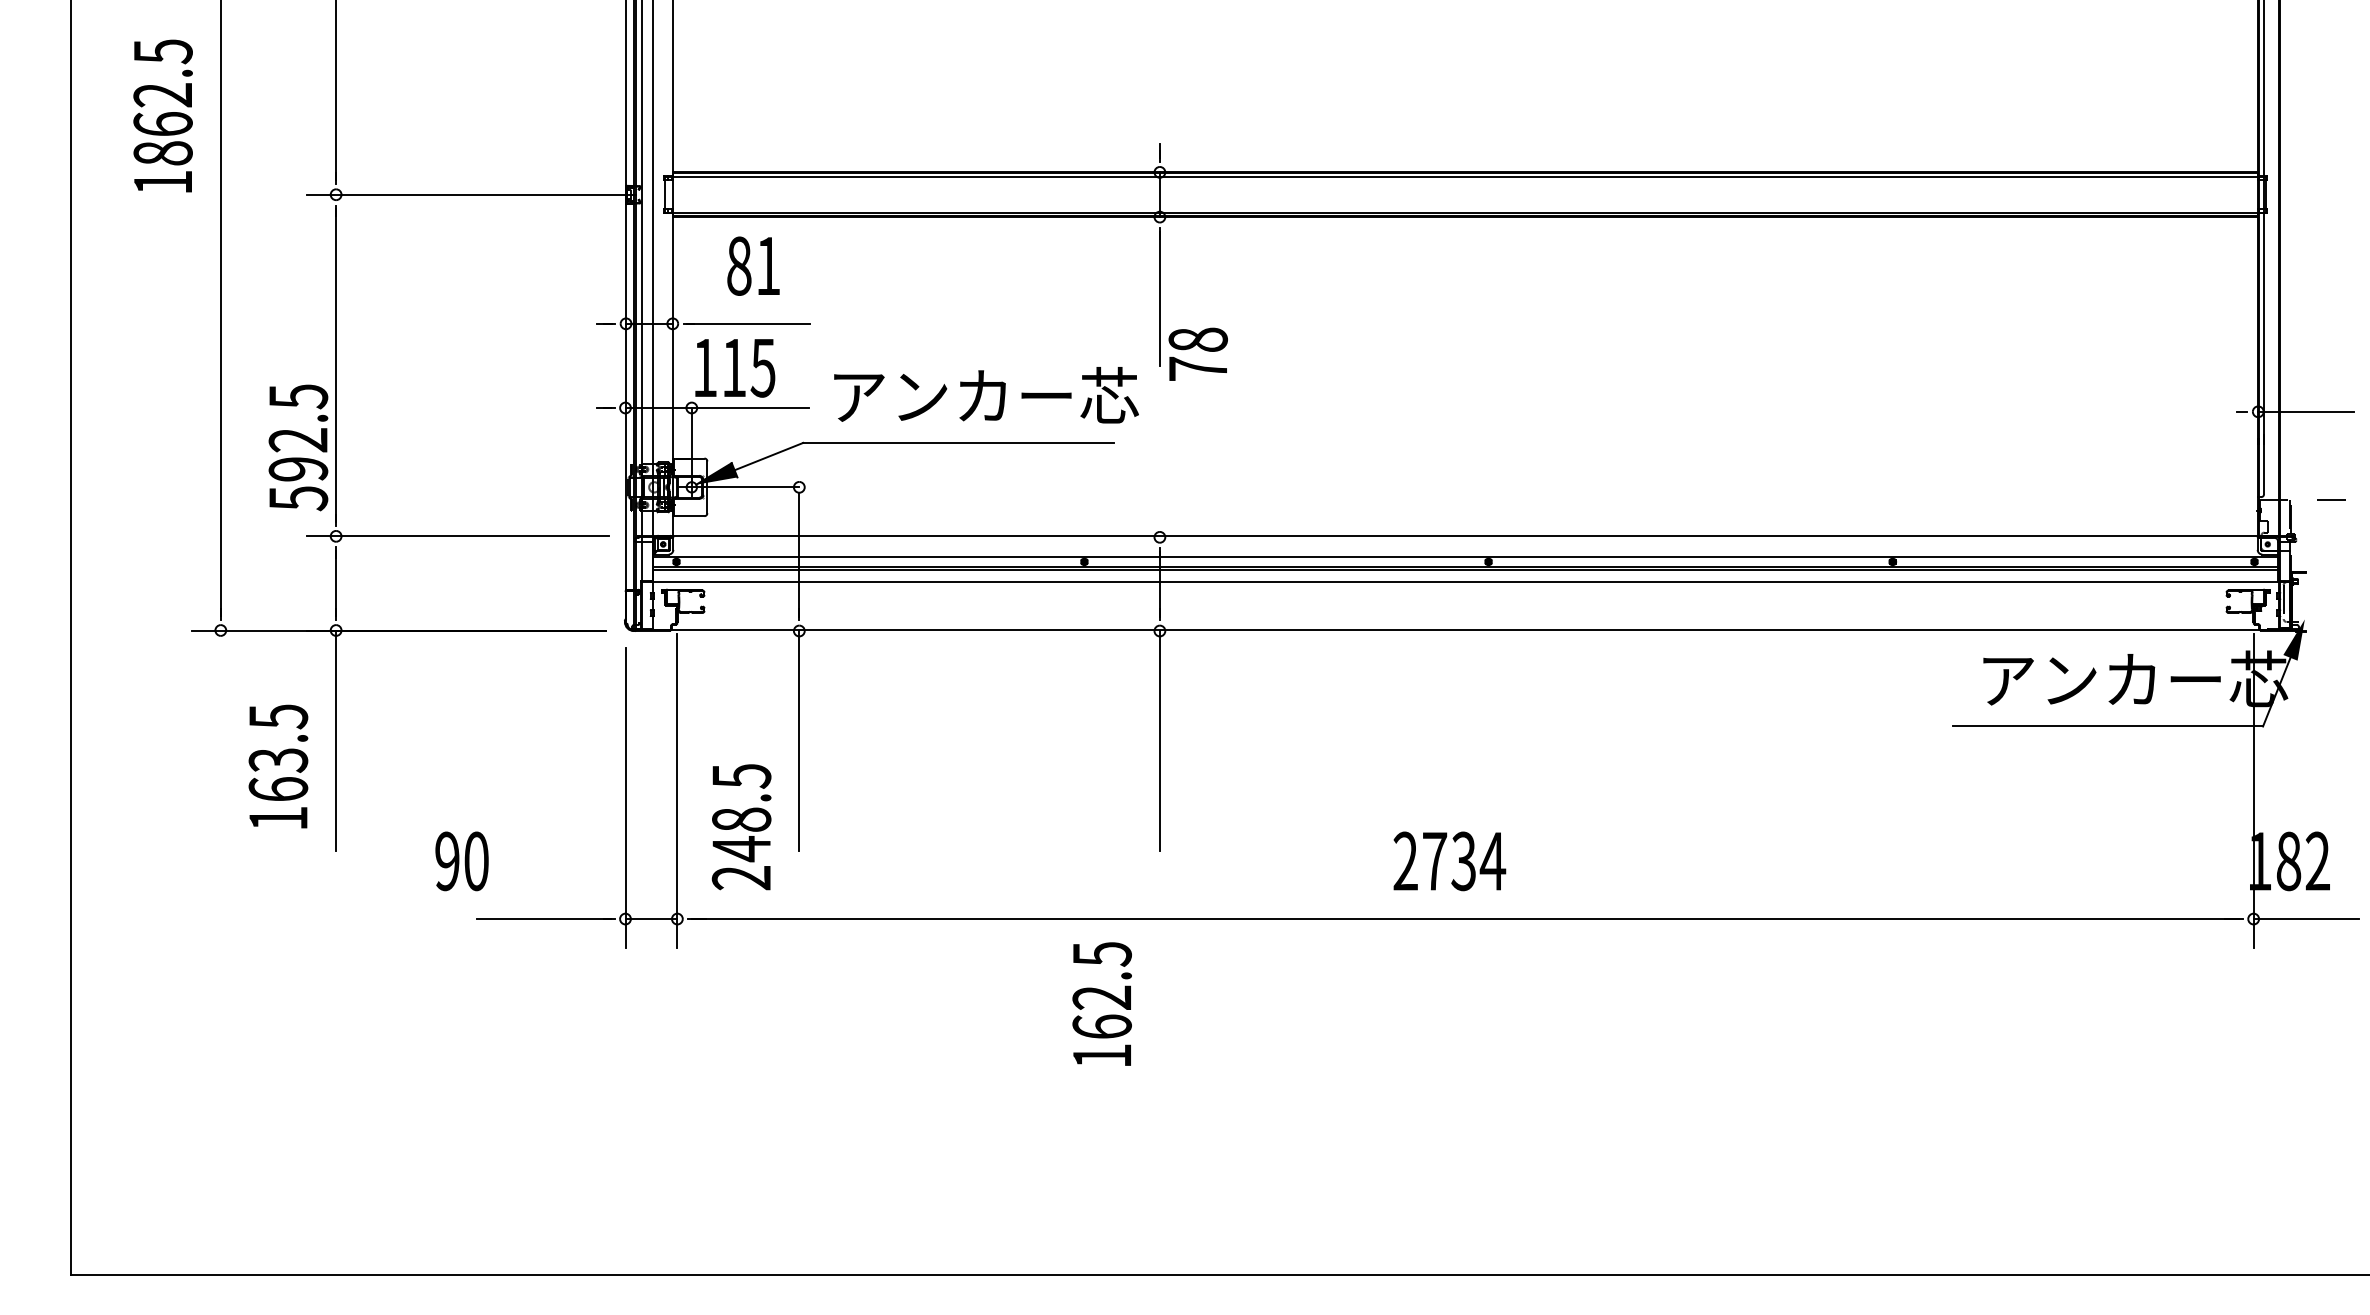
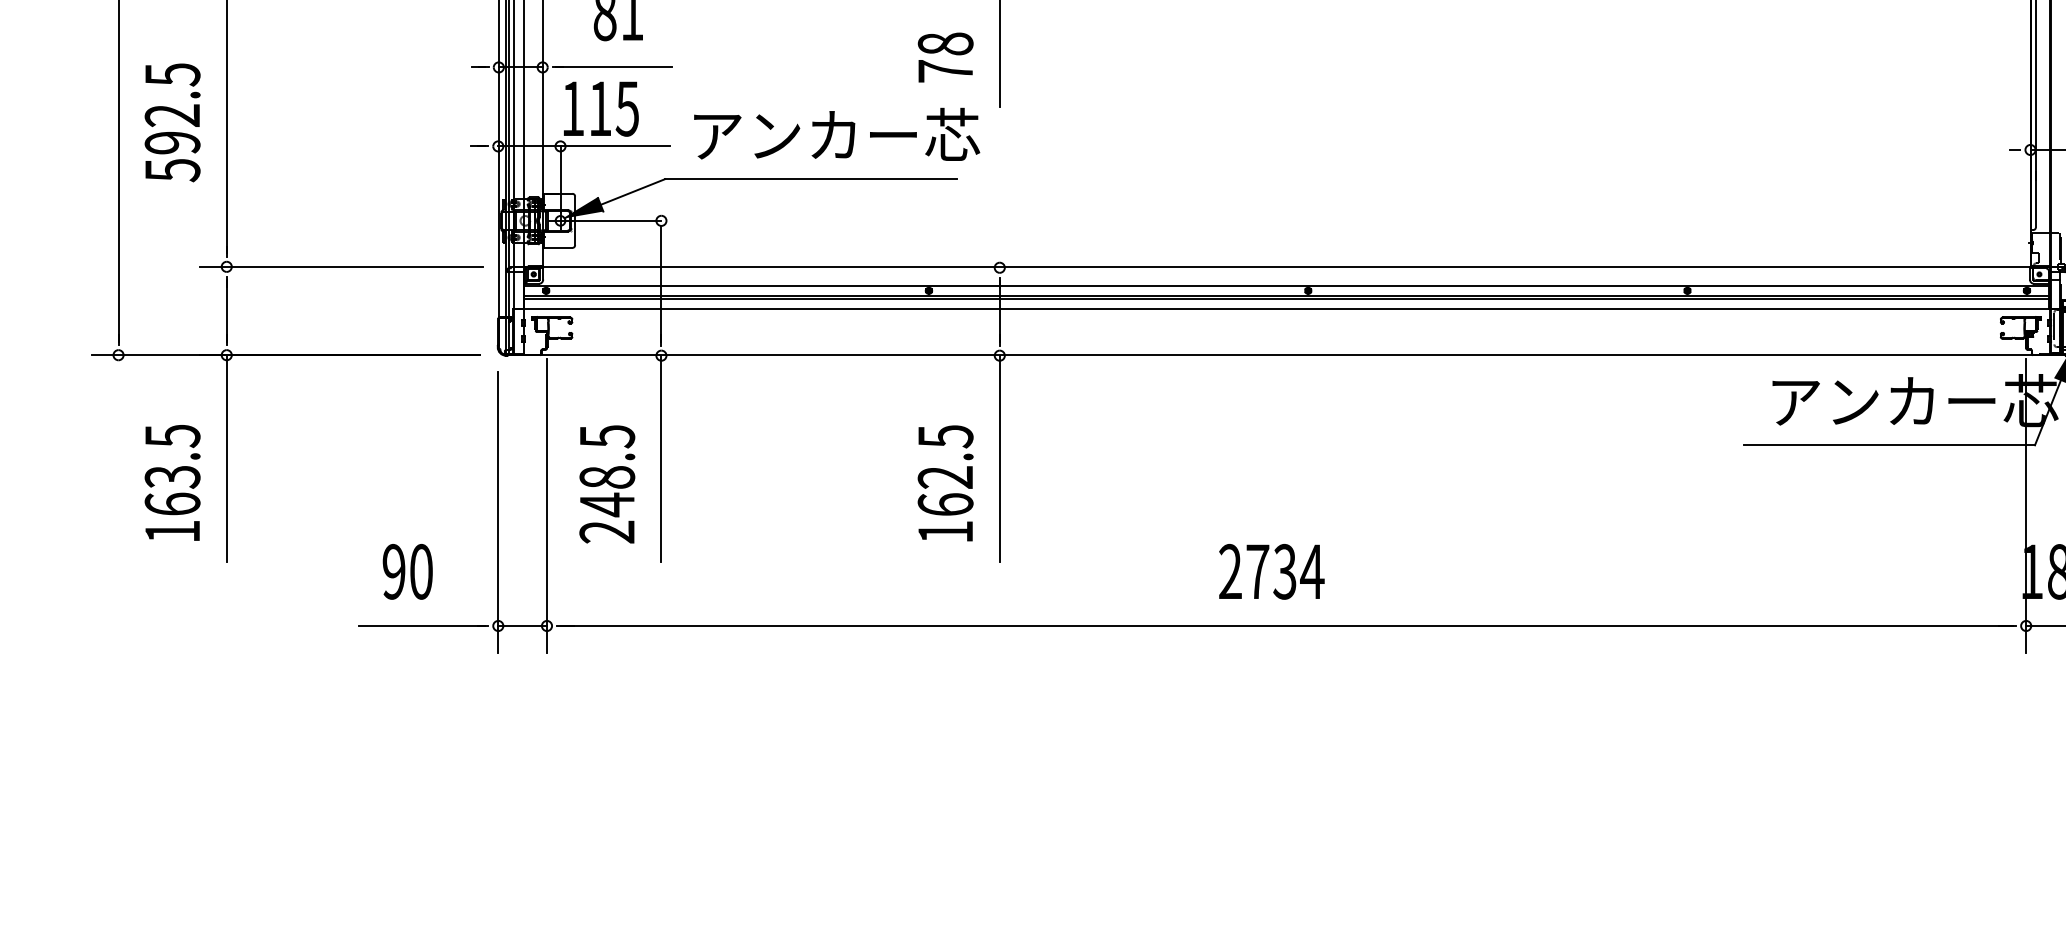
text: (1197, 353) -> (944, 56), moved
text: (298, 447) -> (172, 122), moved
text: (741, 827) -> (607, 484), moved
text: (461, 861) -> (407, 571), moved
text: (1101, 1003) -> (944, 482), moved

